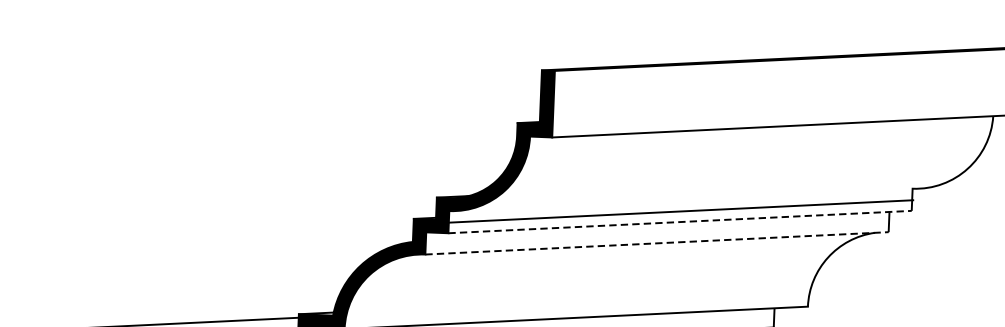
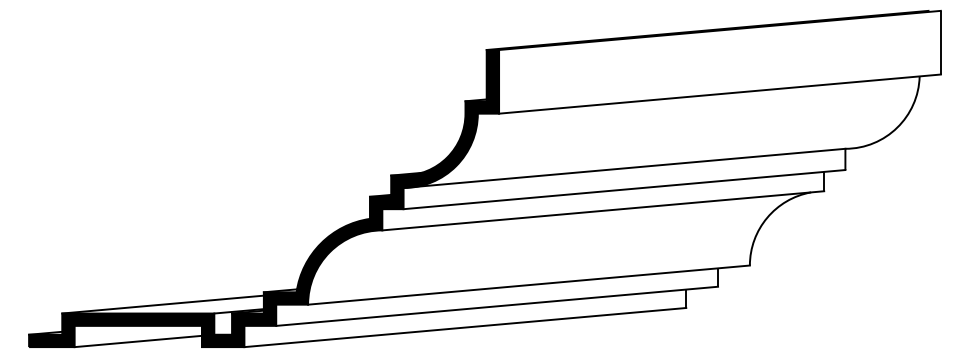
line: (681, 210) -> (624, 167), moved
line: (680, 221) -> (624, 189), dashed -> solid
line: (657, 243) -> (603, 210), dashed -> solid

